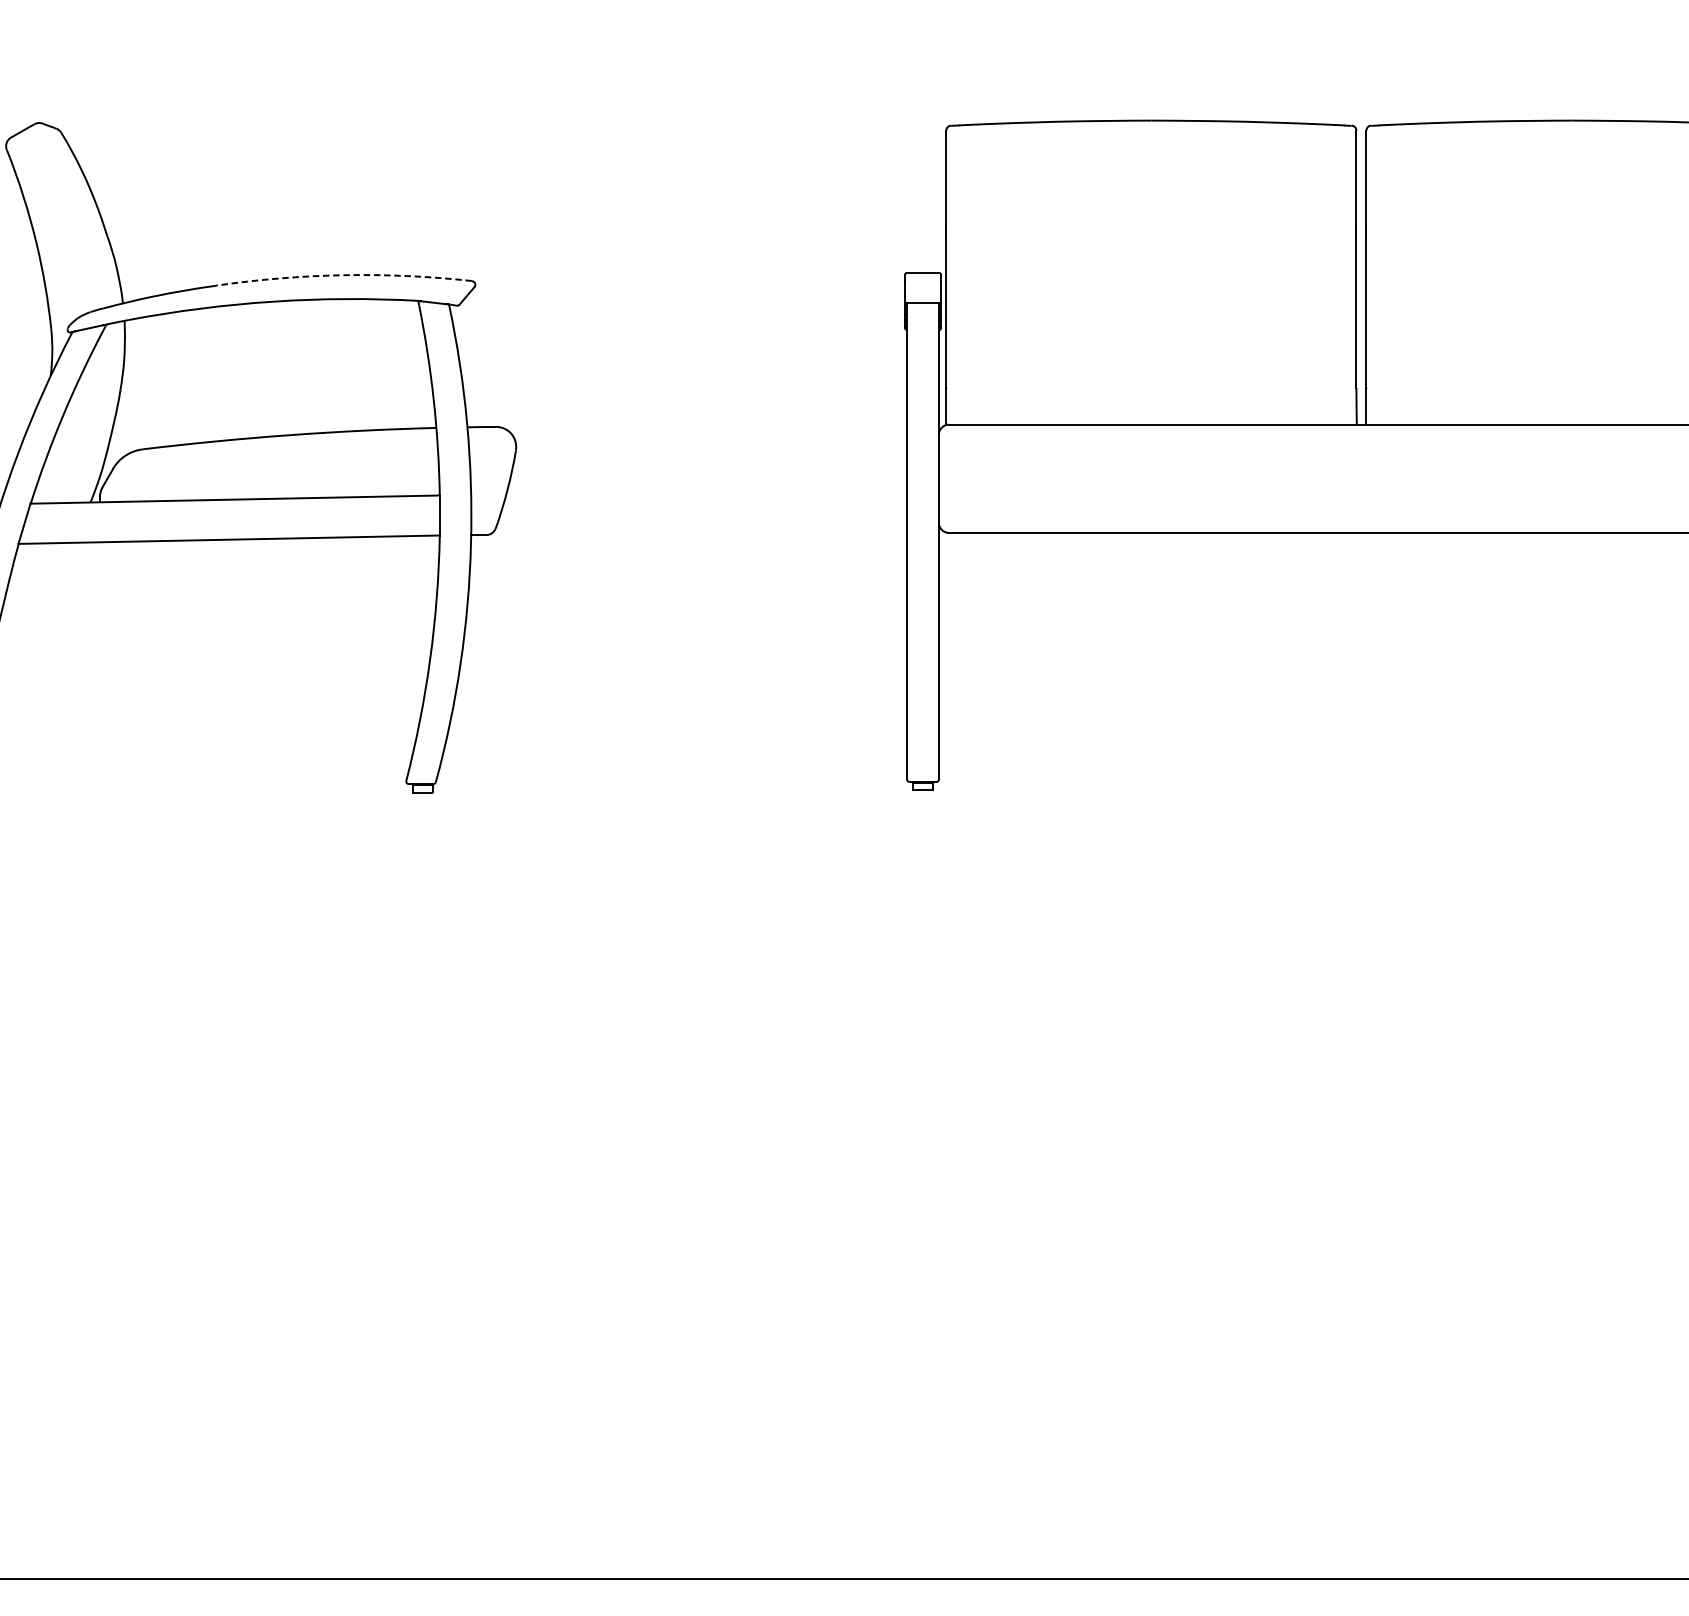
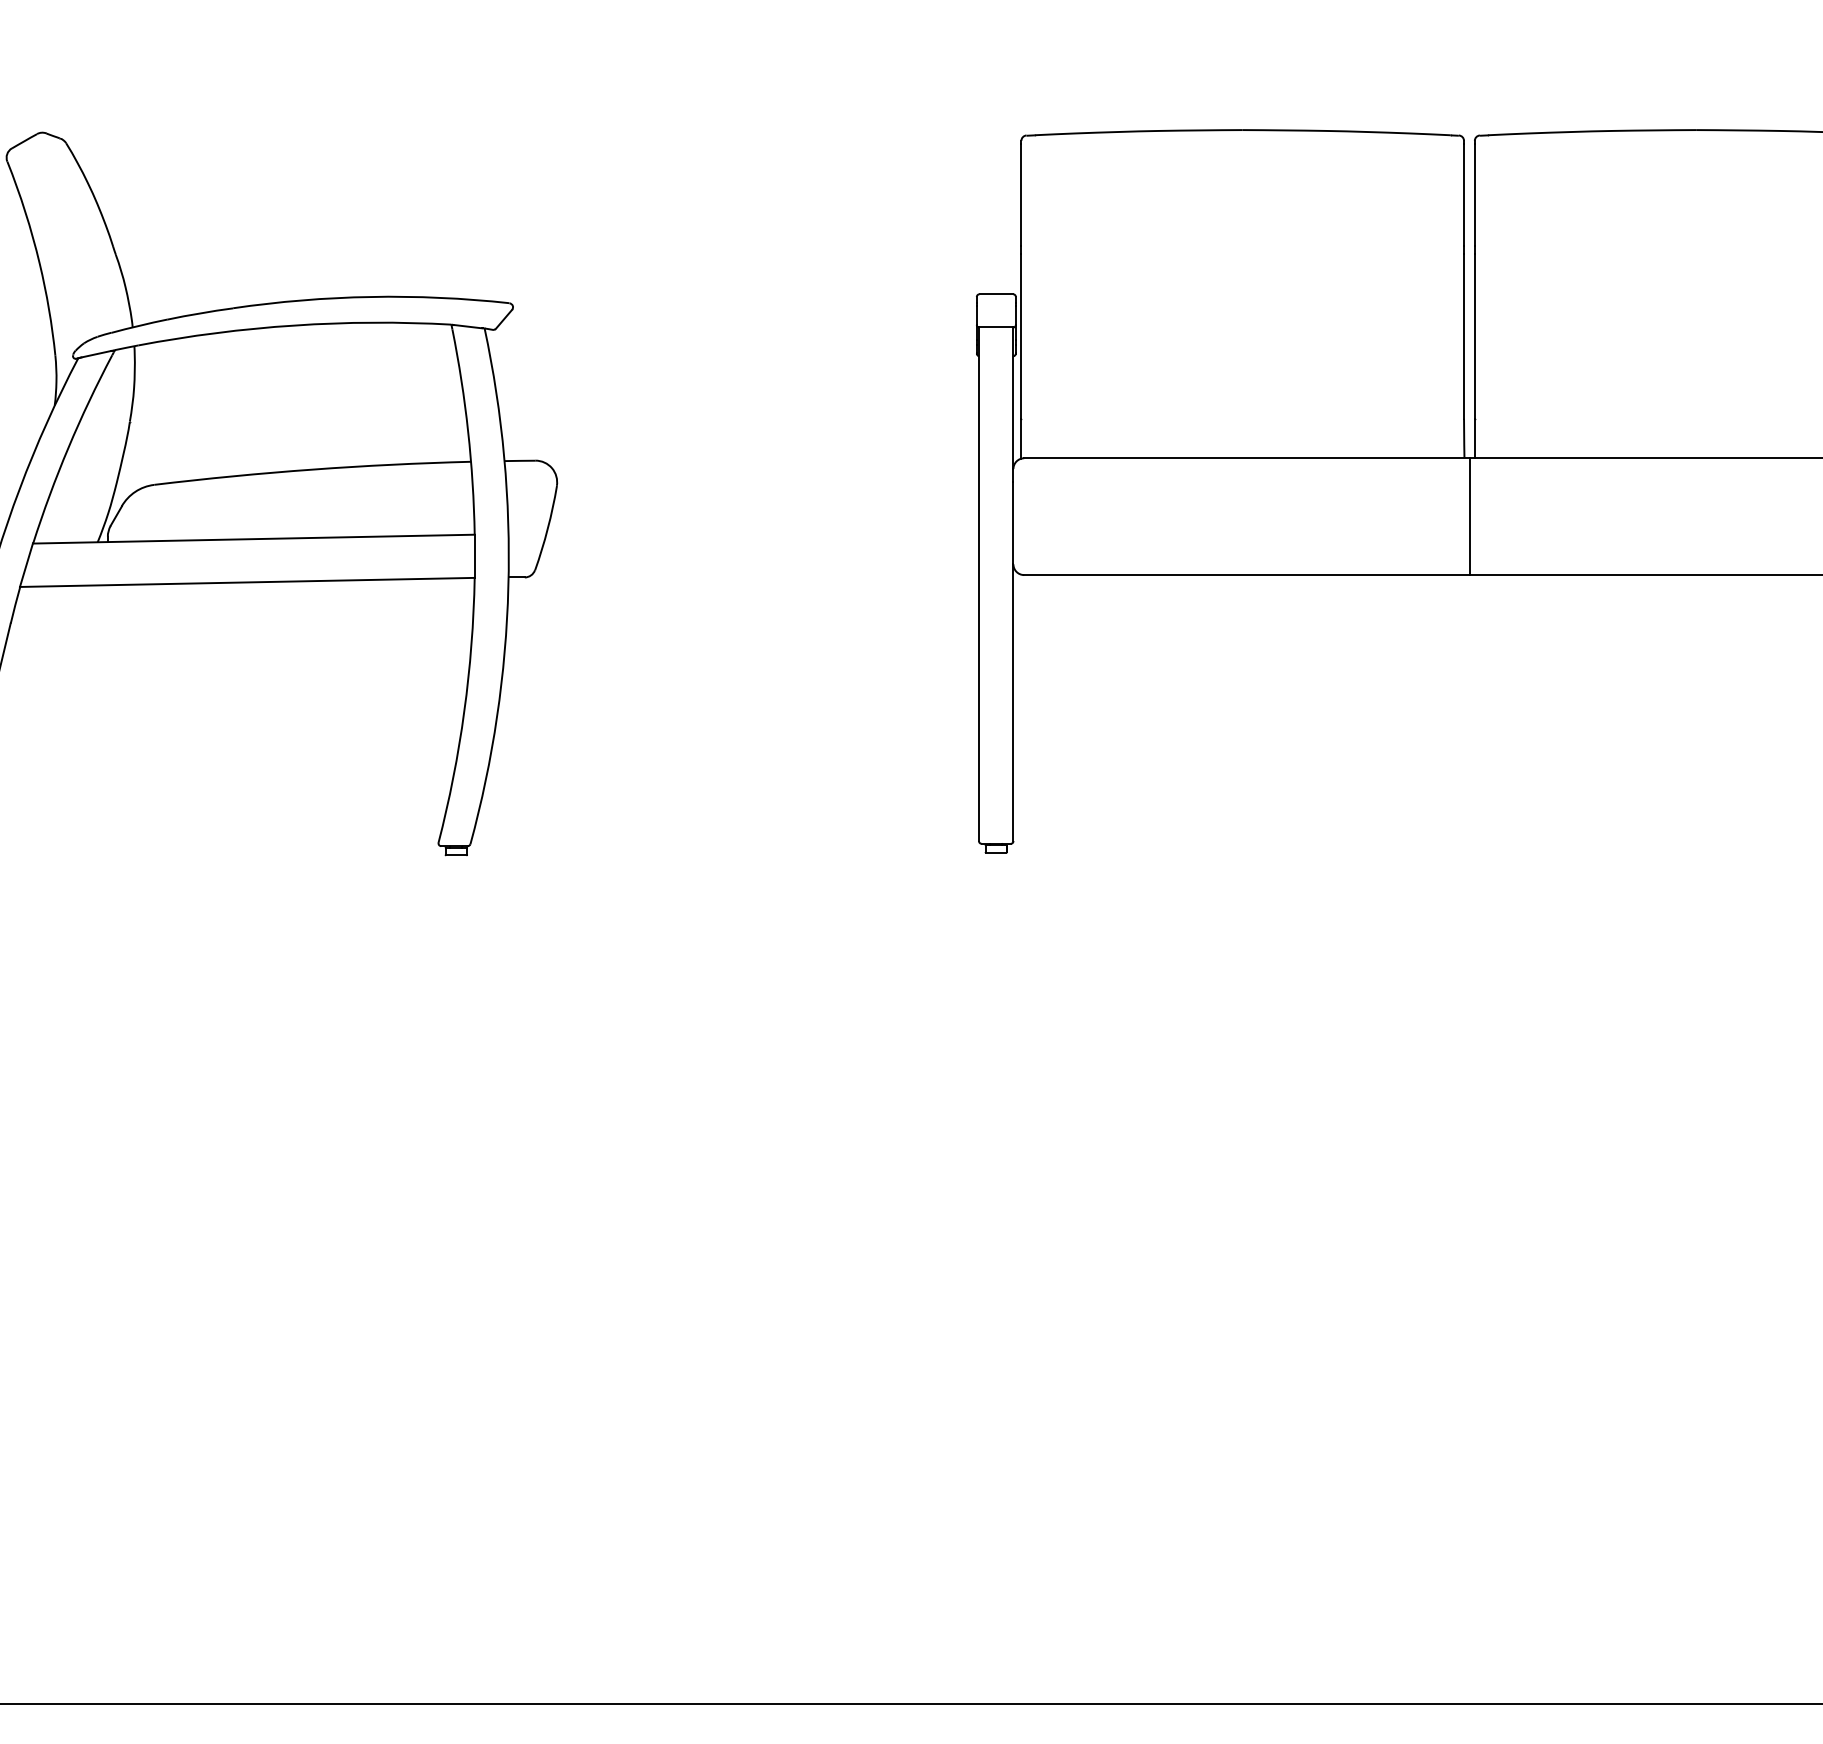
arc: (344, 274) -> (371, 296), dashed -> solid
line: (1361, 478) -> (1469, 516), added

